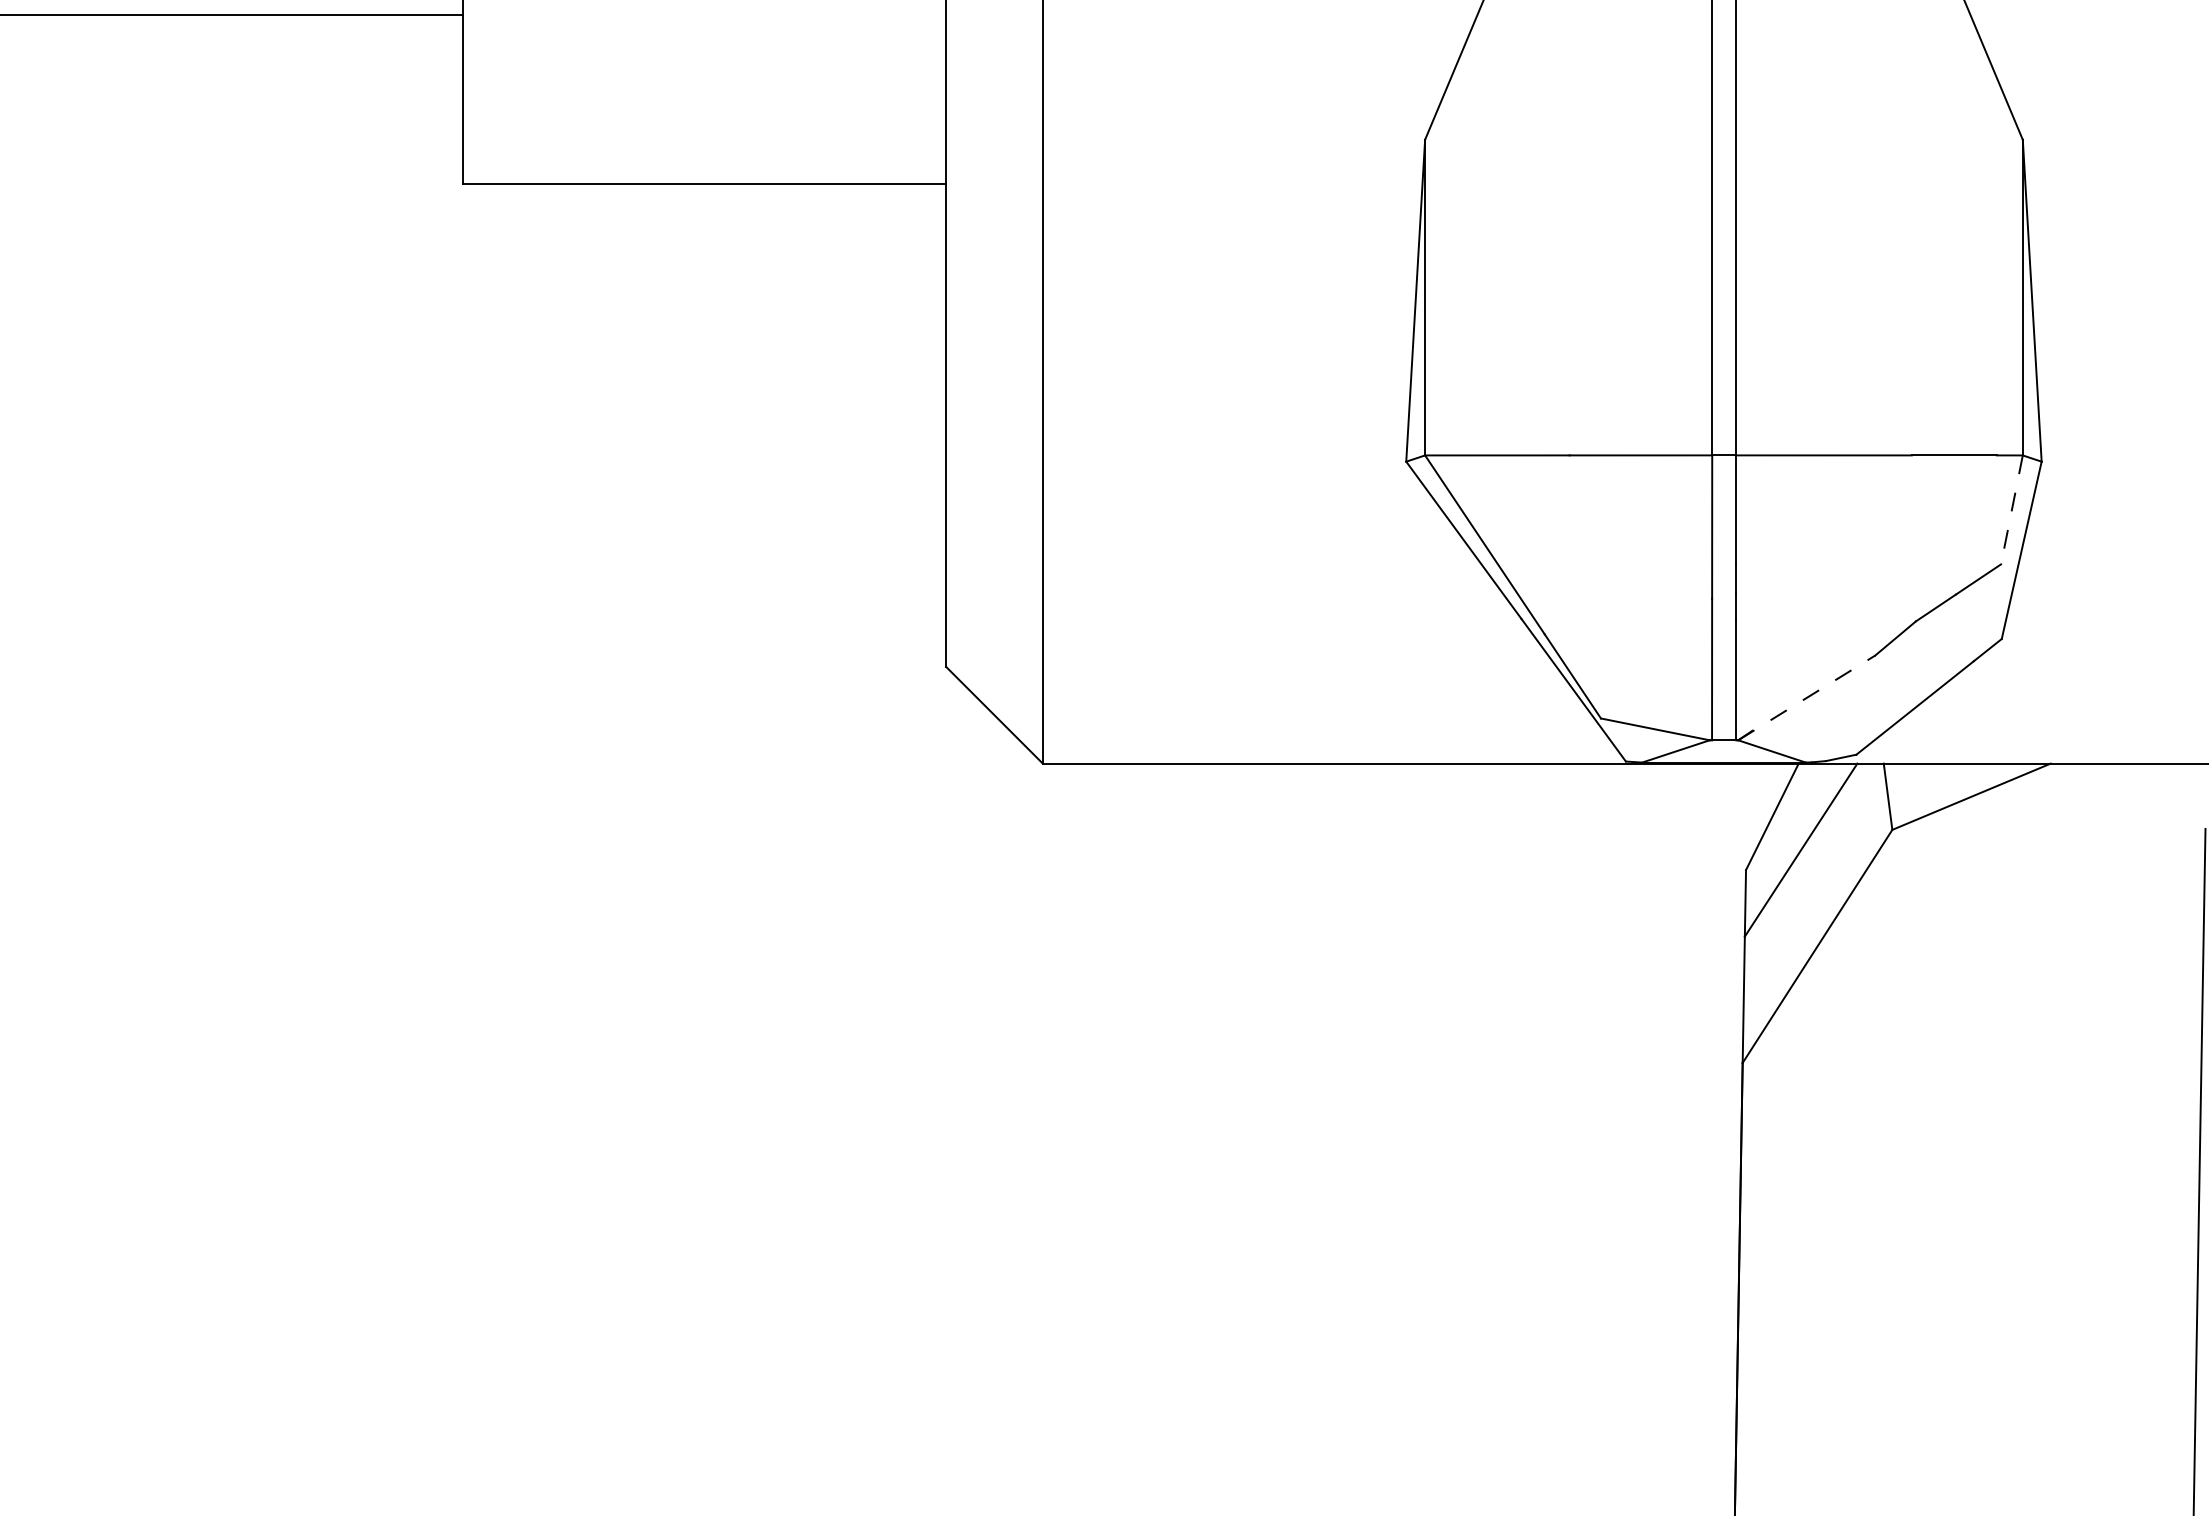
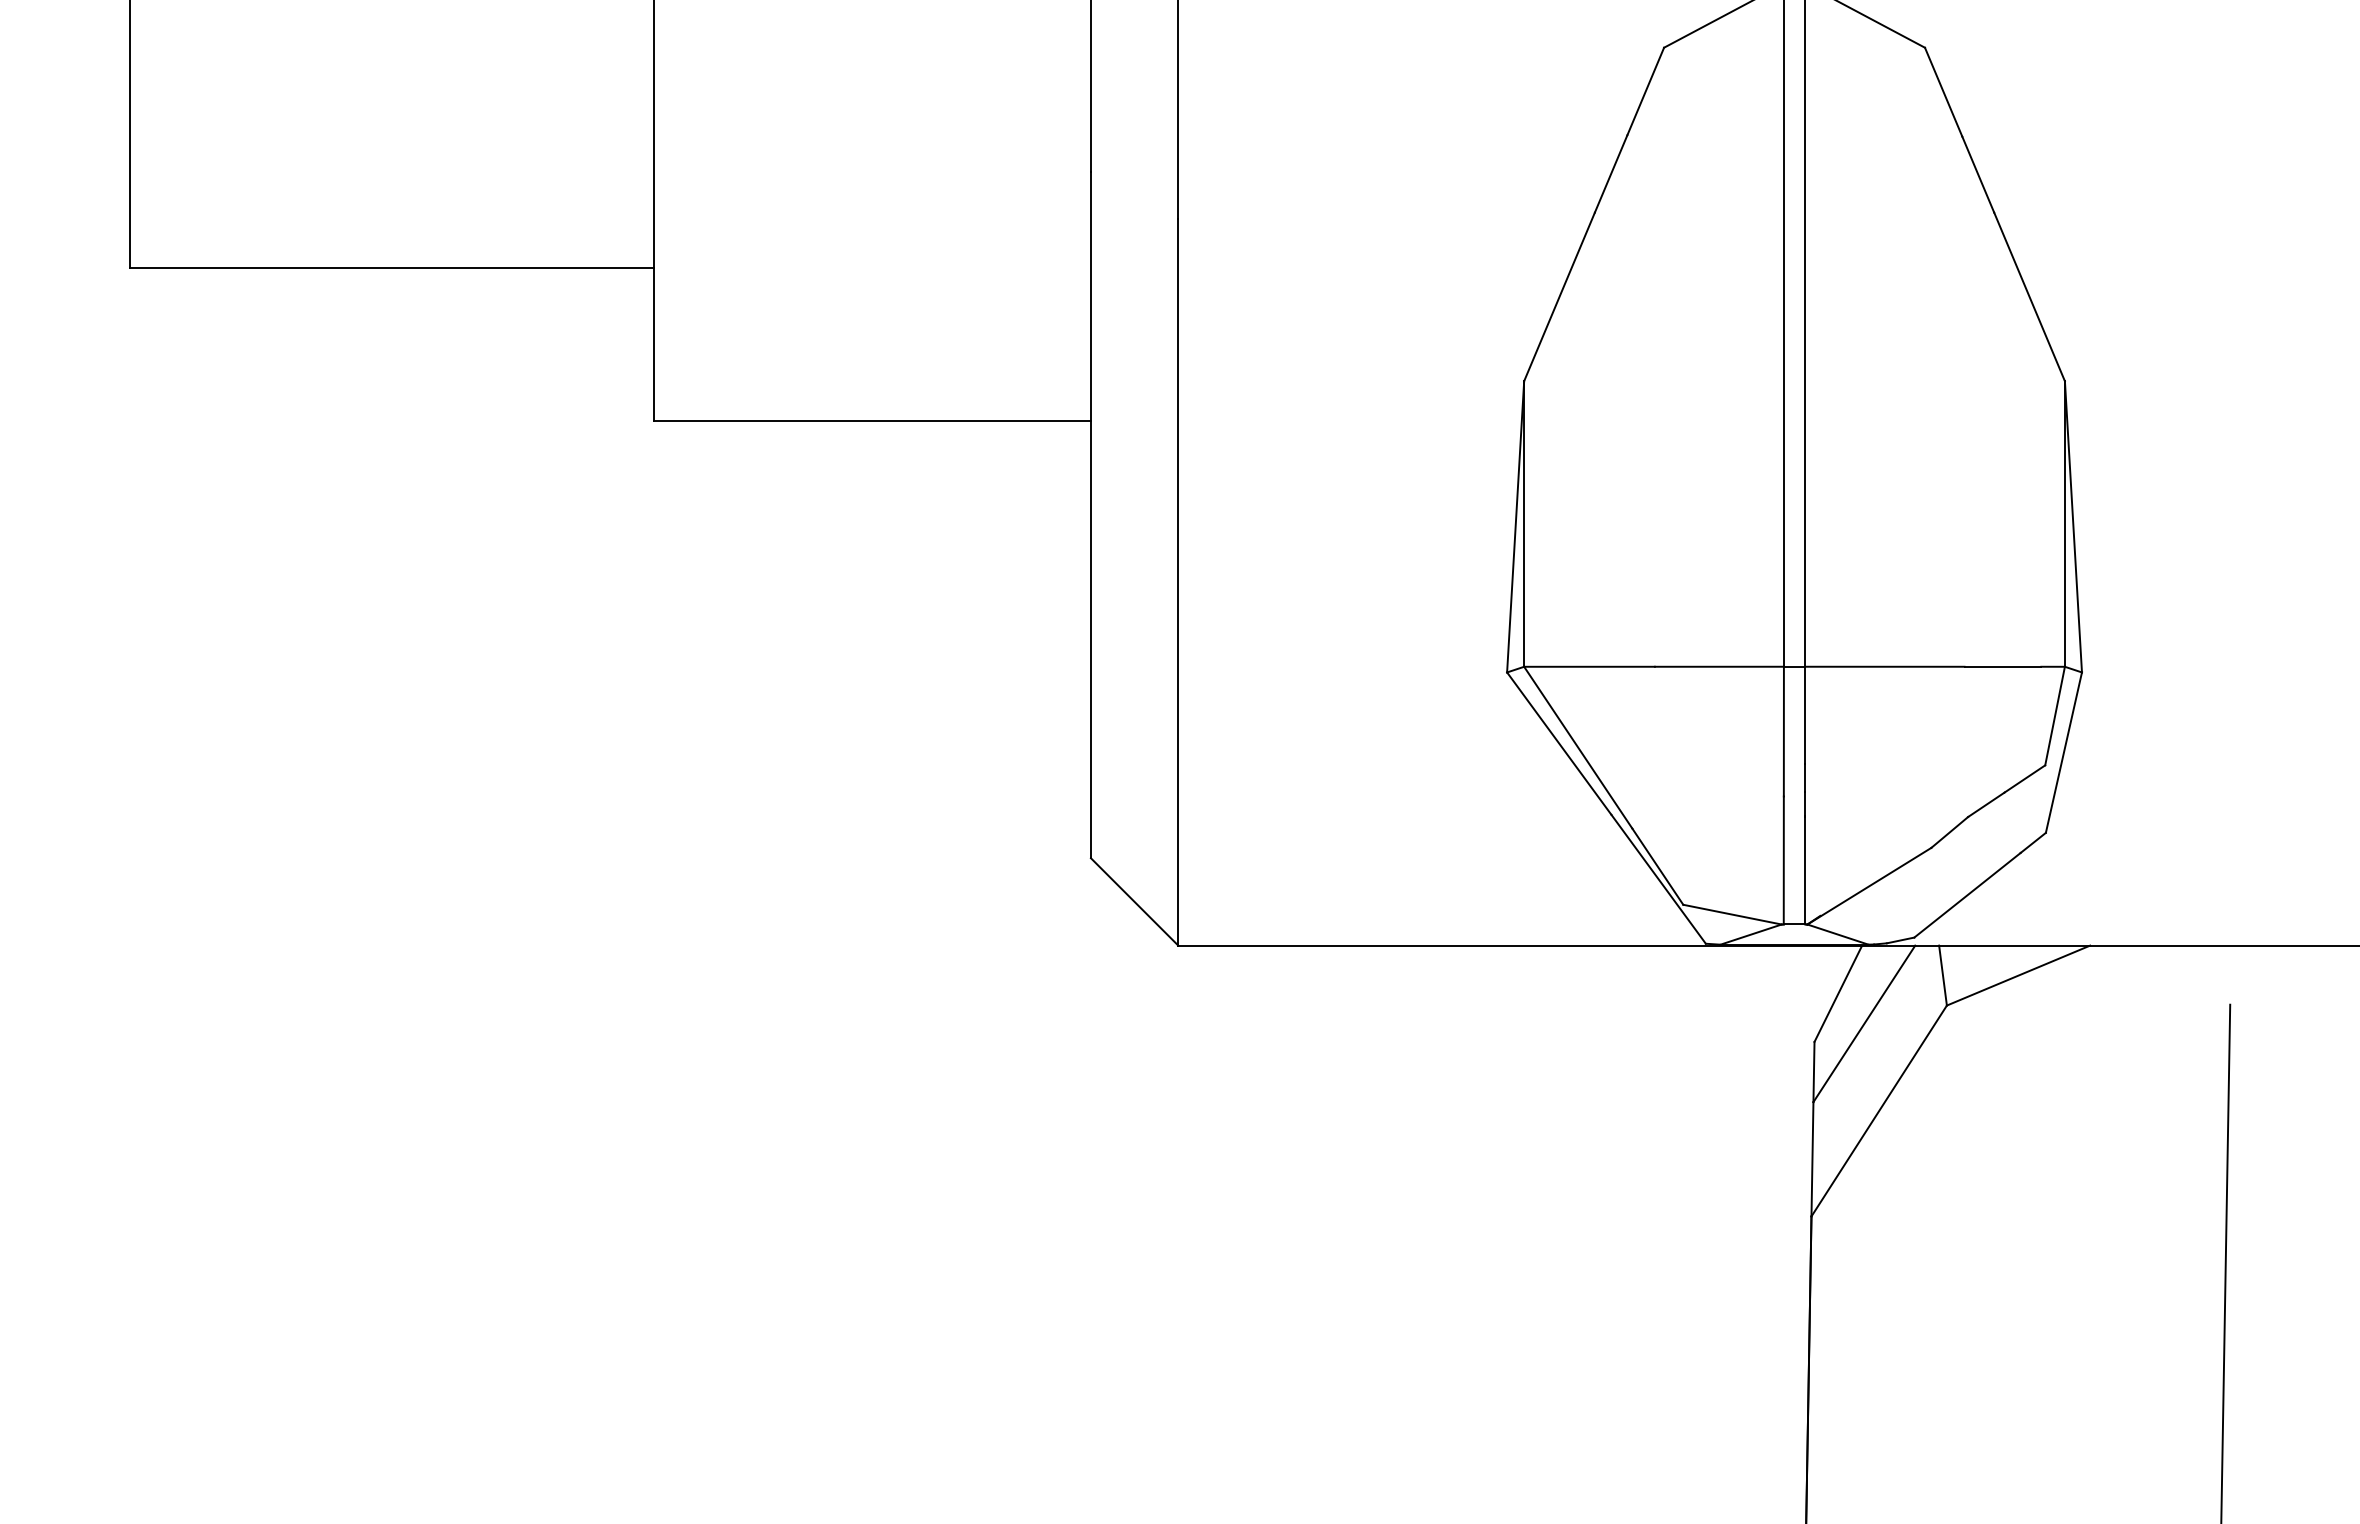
line: (2011, 510) -> (2054, 716), dashed -> solid
line: (1806, 698) -> (1869, 886), dashed -> solid

